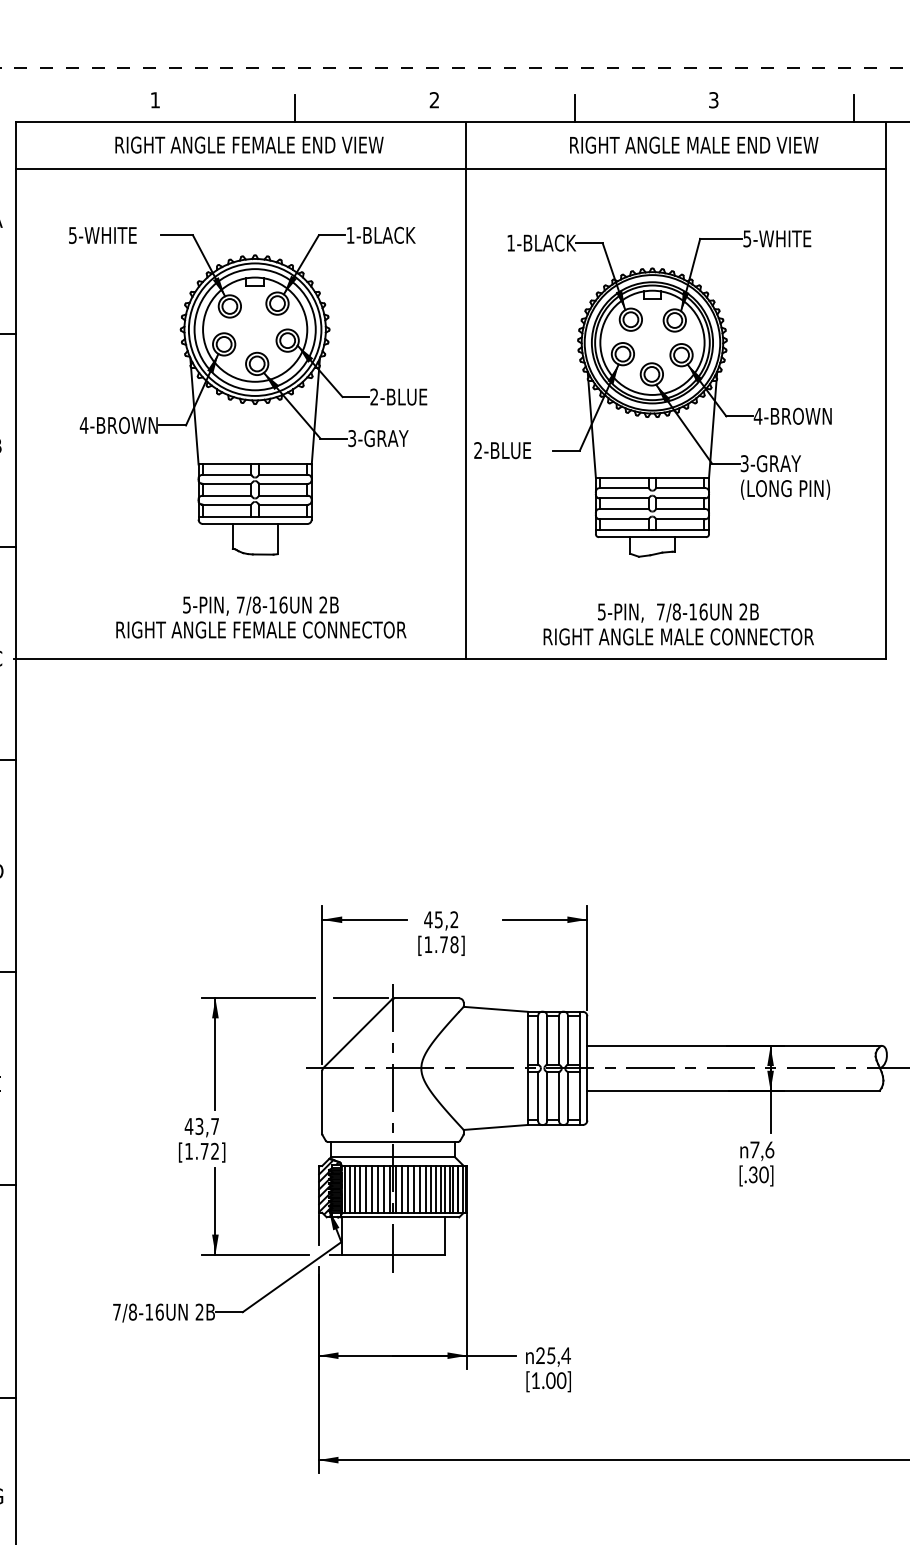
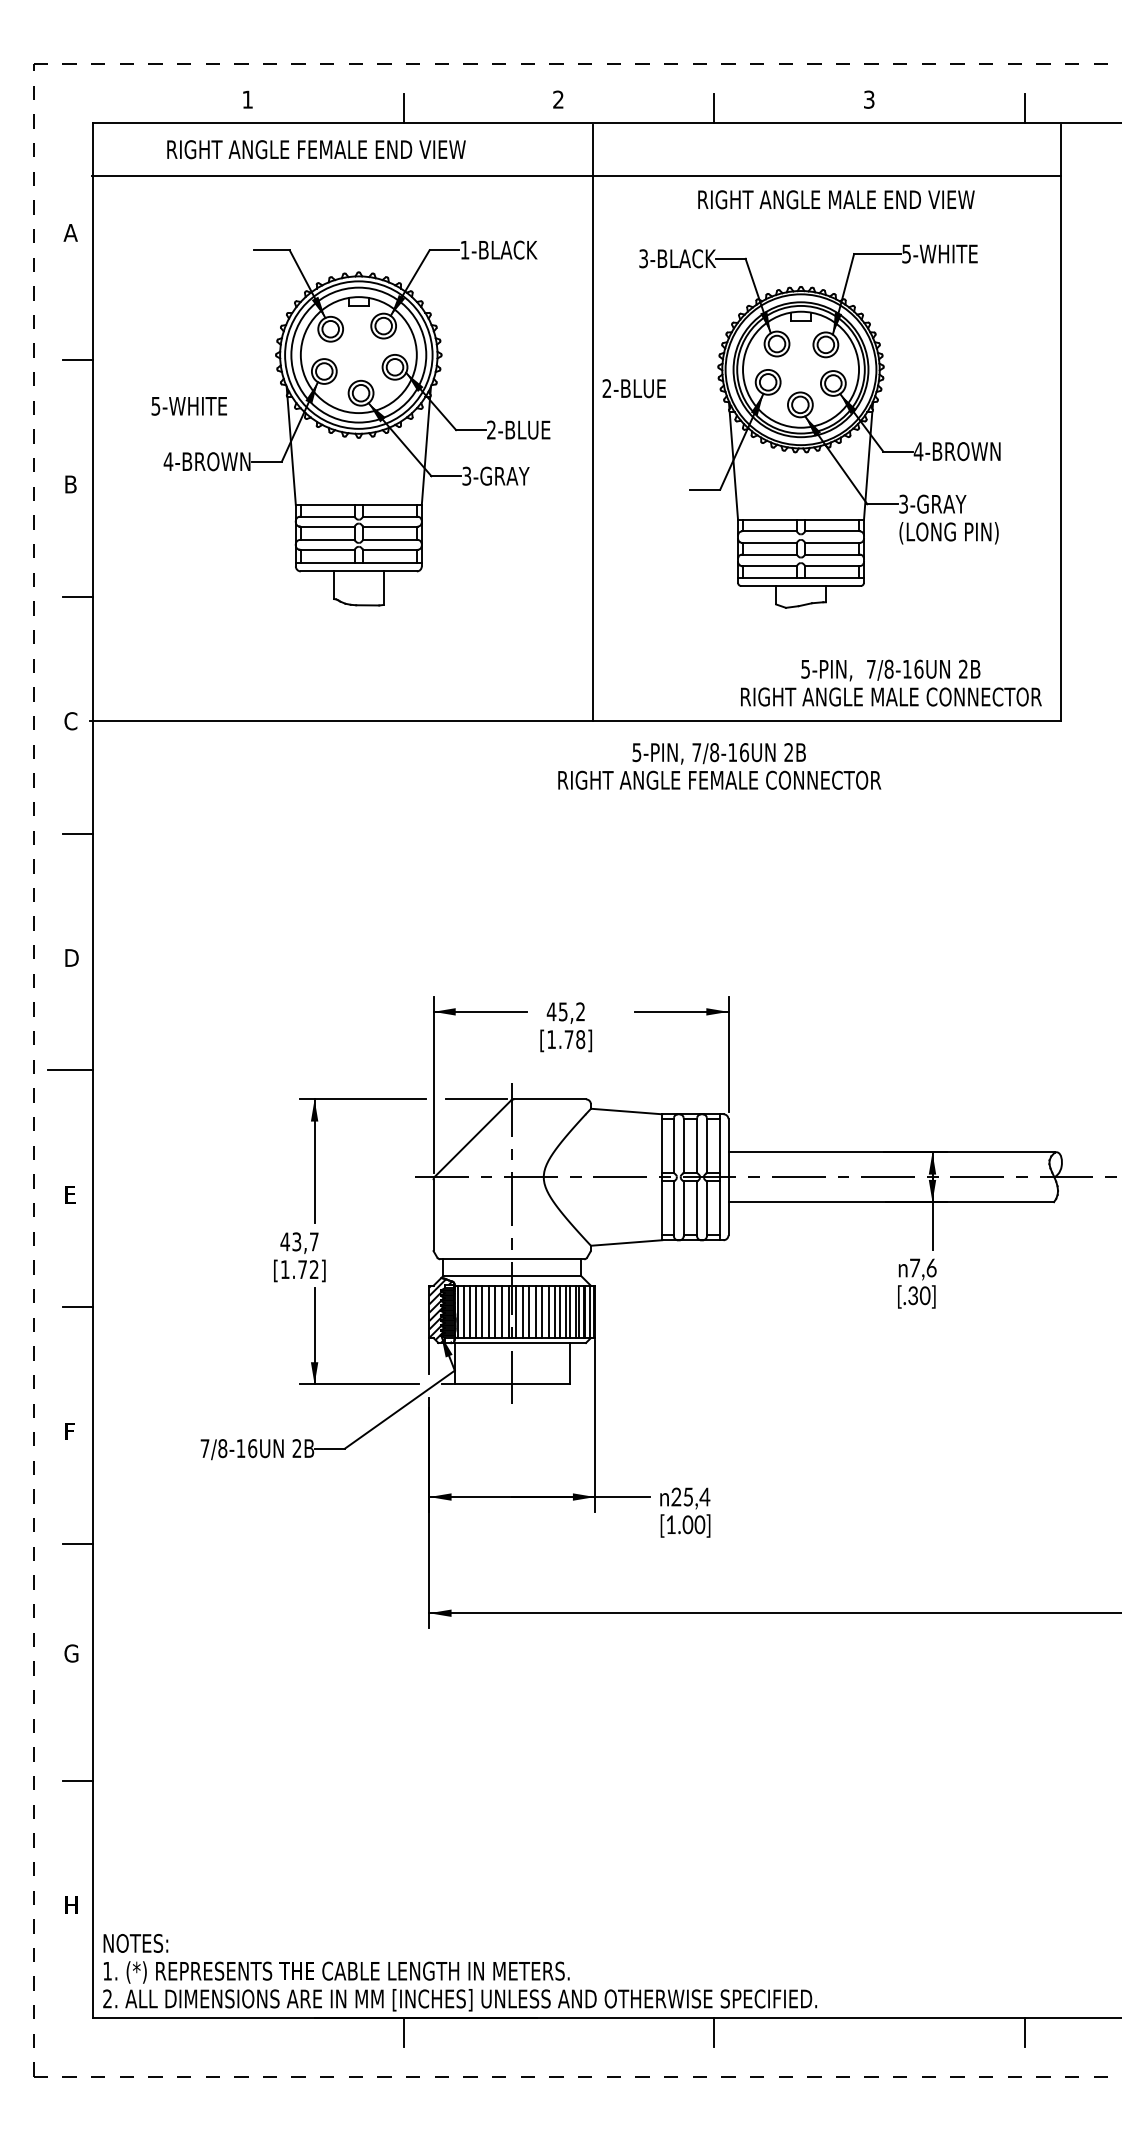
text: (249, 144) -> (316, 149), moved
text: (694, 144) -> (836, 199), moved
text: (102, 235) -> (188, 406), moved
text: (510, 242) -> (643, 258), 1-BLACK -> 3-BLACK
text: (501, 450) -> (633, 388), moved
text: (261, 617) -> (719, 766), moved
text: (678, 623) -> (891, 682), moved

